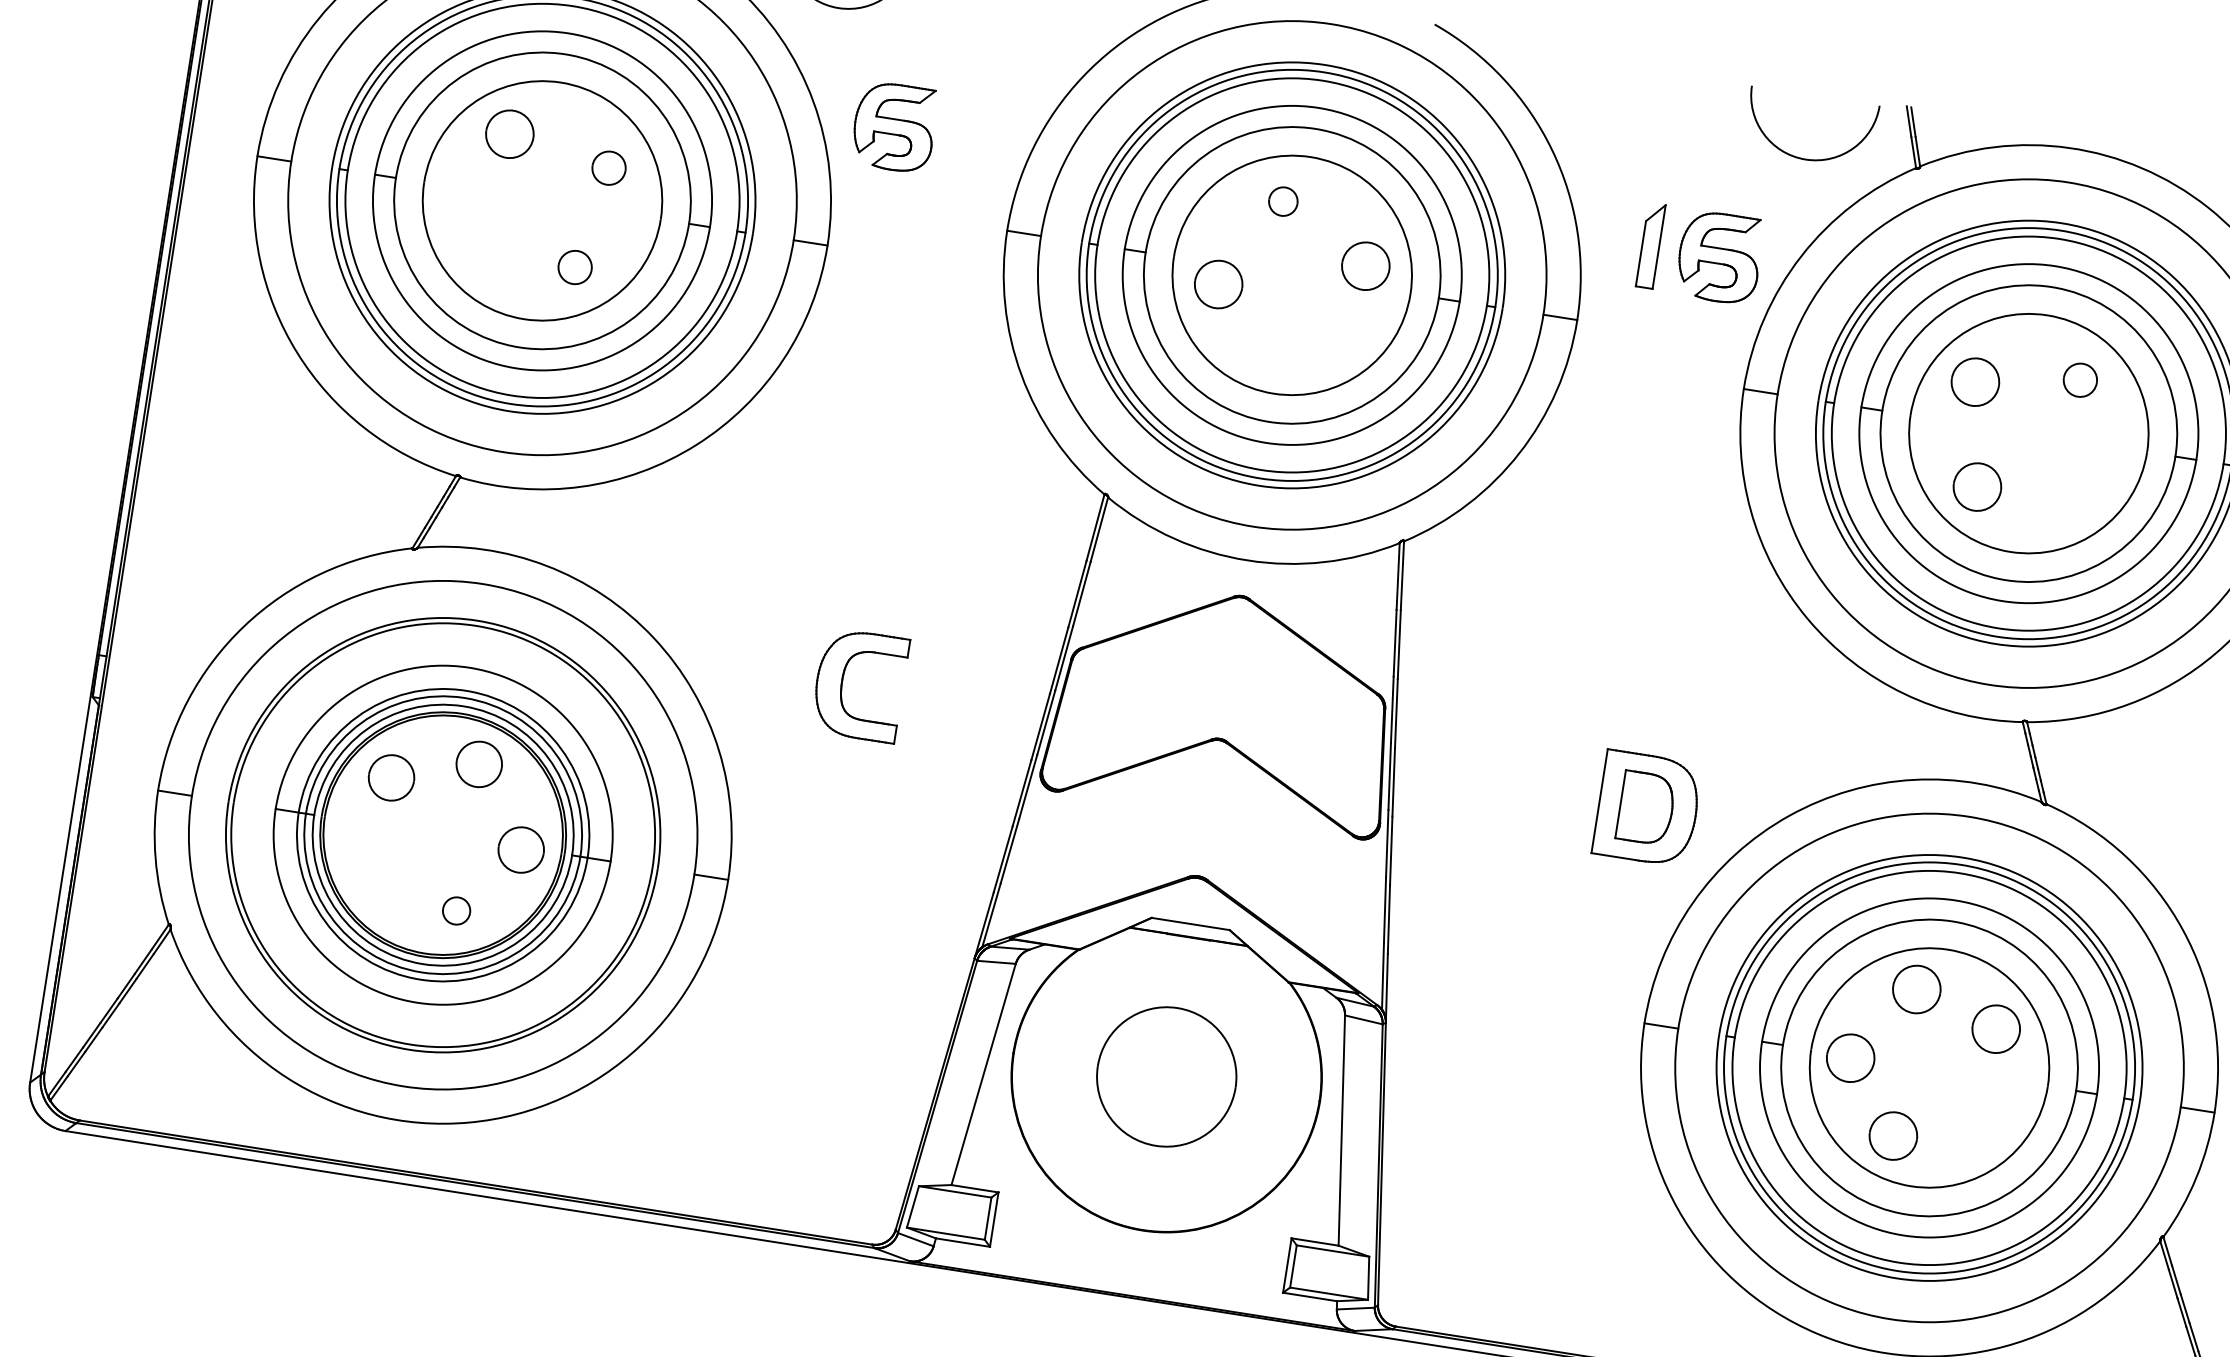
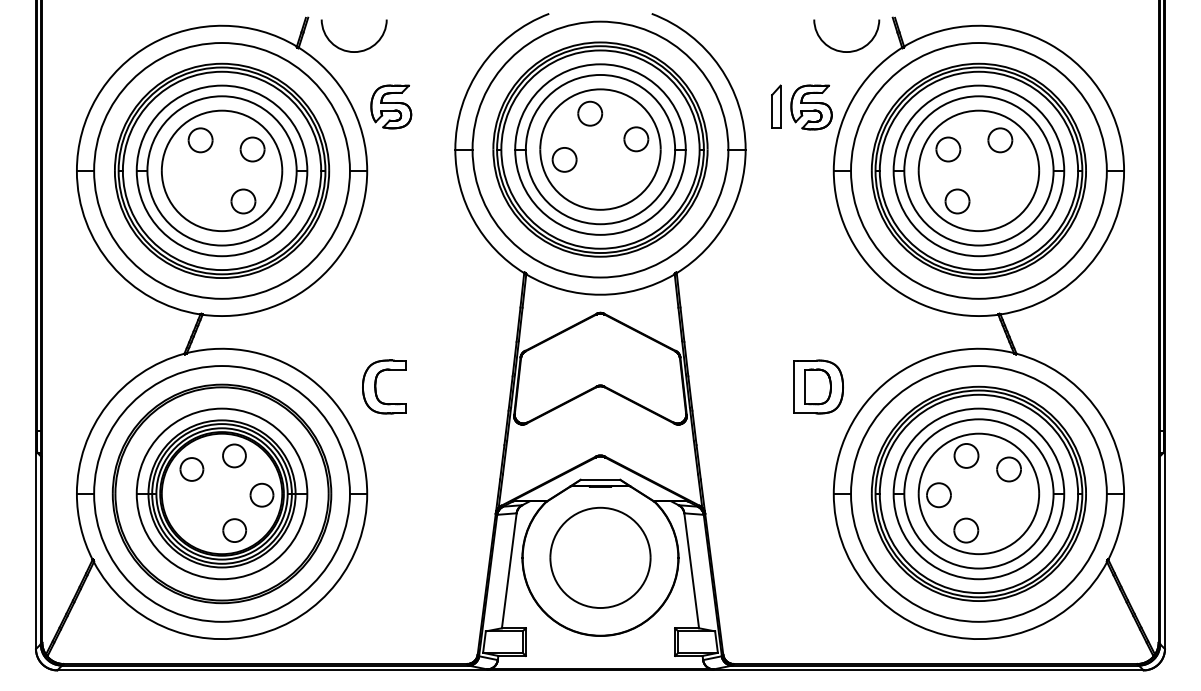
part: (608, 168) -> (252, 149), size x1.43
part: (1283, 201) -> (590, 113), size x1.67
part: (575, 267) -> (243, 201), size x1.43
part: (2080, 380) -> (1000, 140), size x1.43
part: (844, 681) -> (376, 386), moved
part: (456, 910) -> (234, 530), size x1.67
part: (1166, 1076) -> (600, 557), size x1.43

